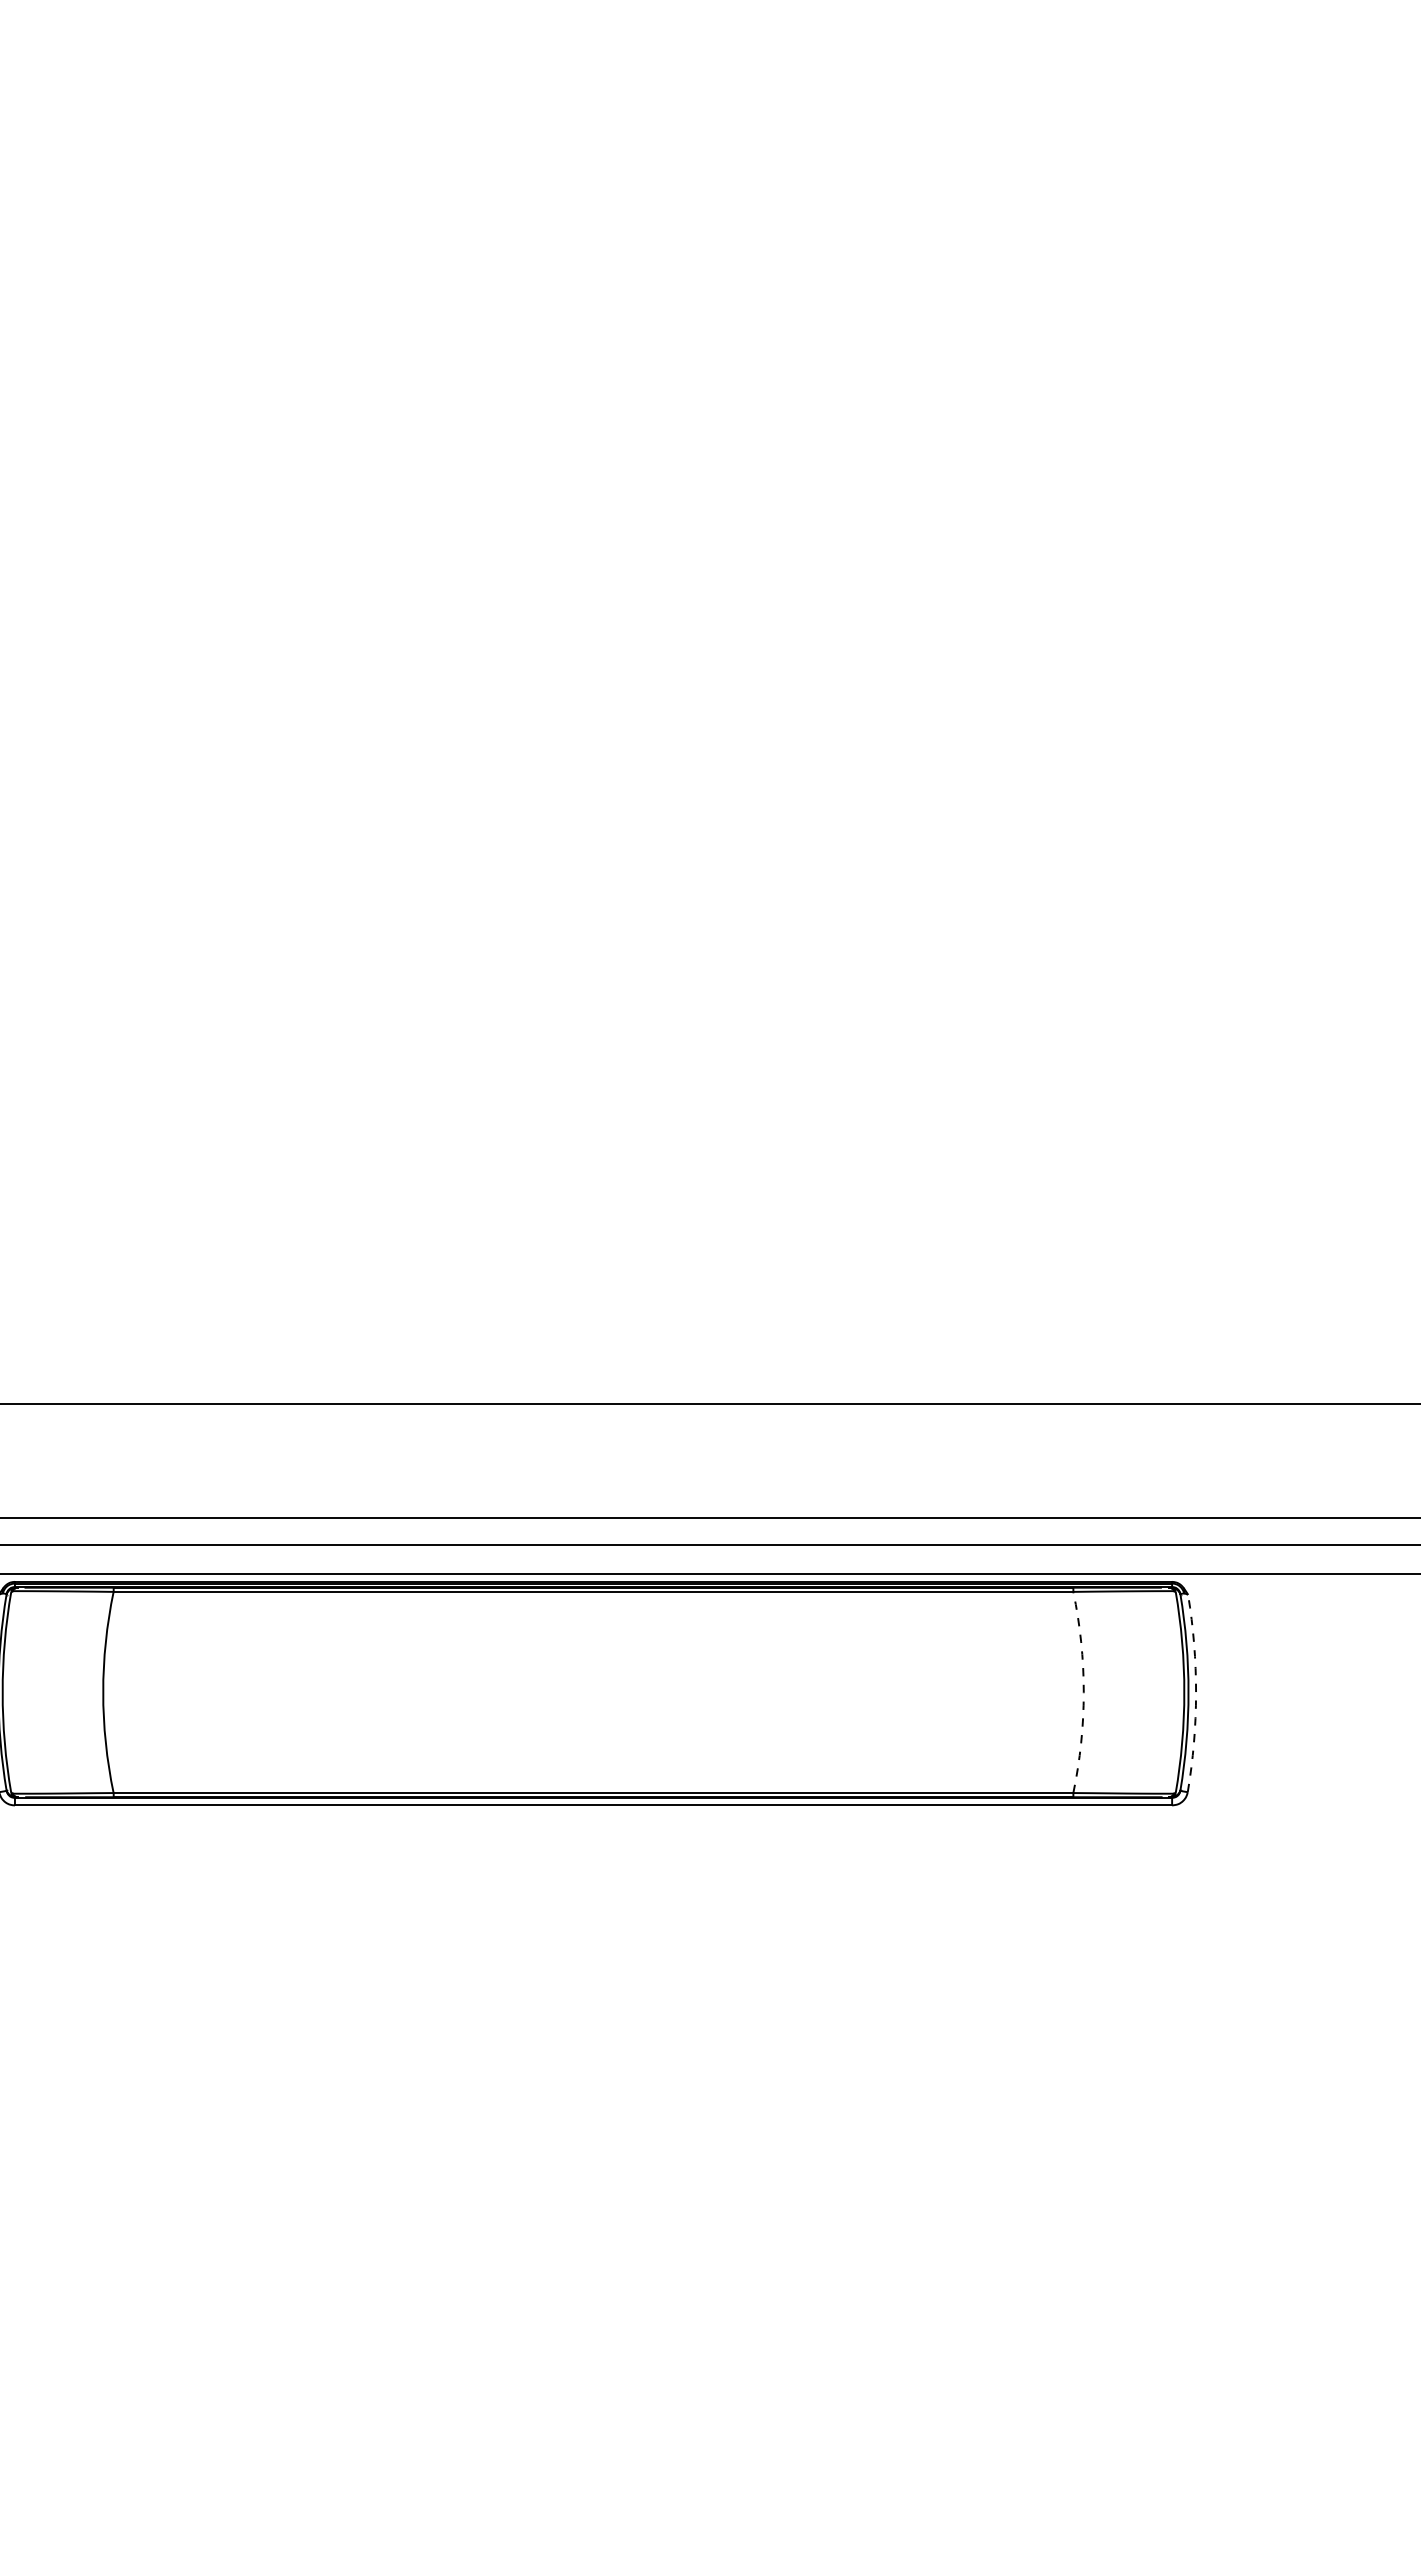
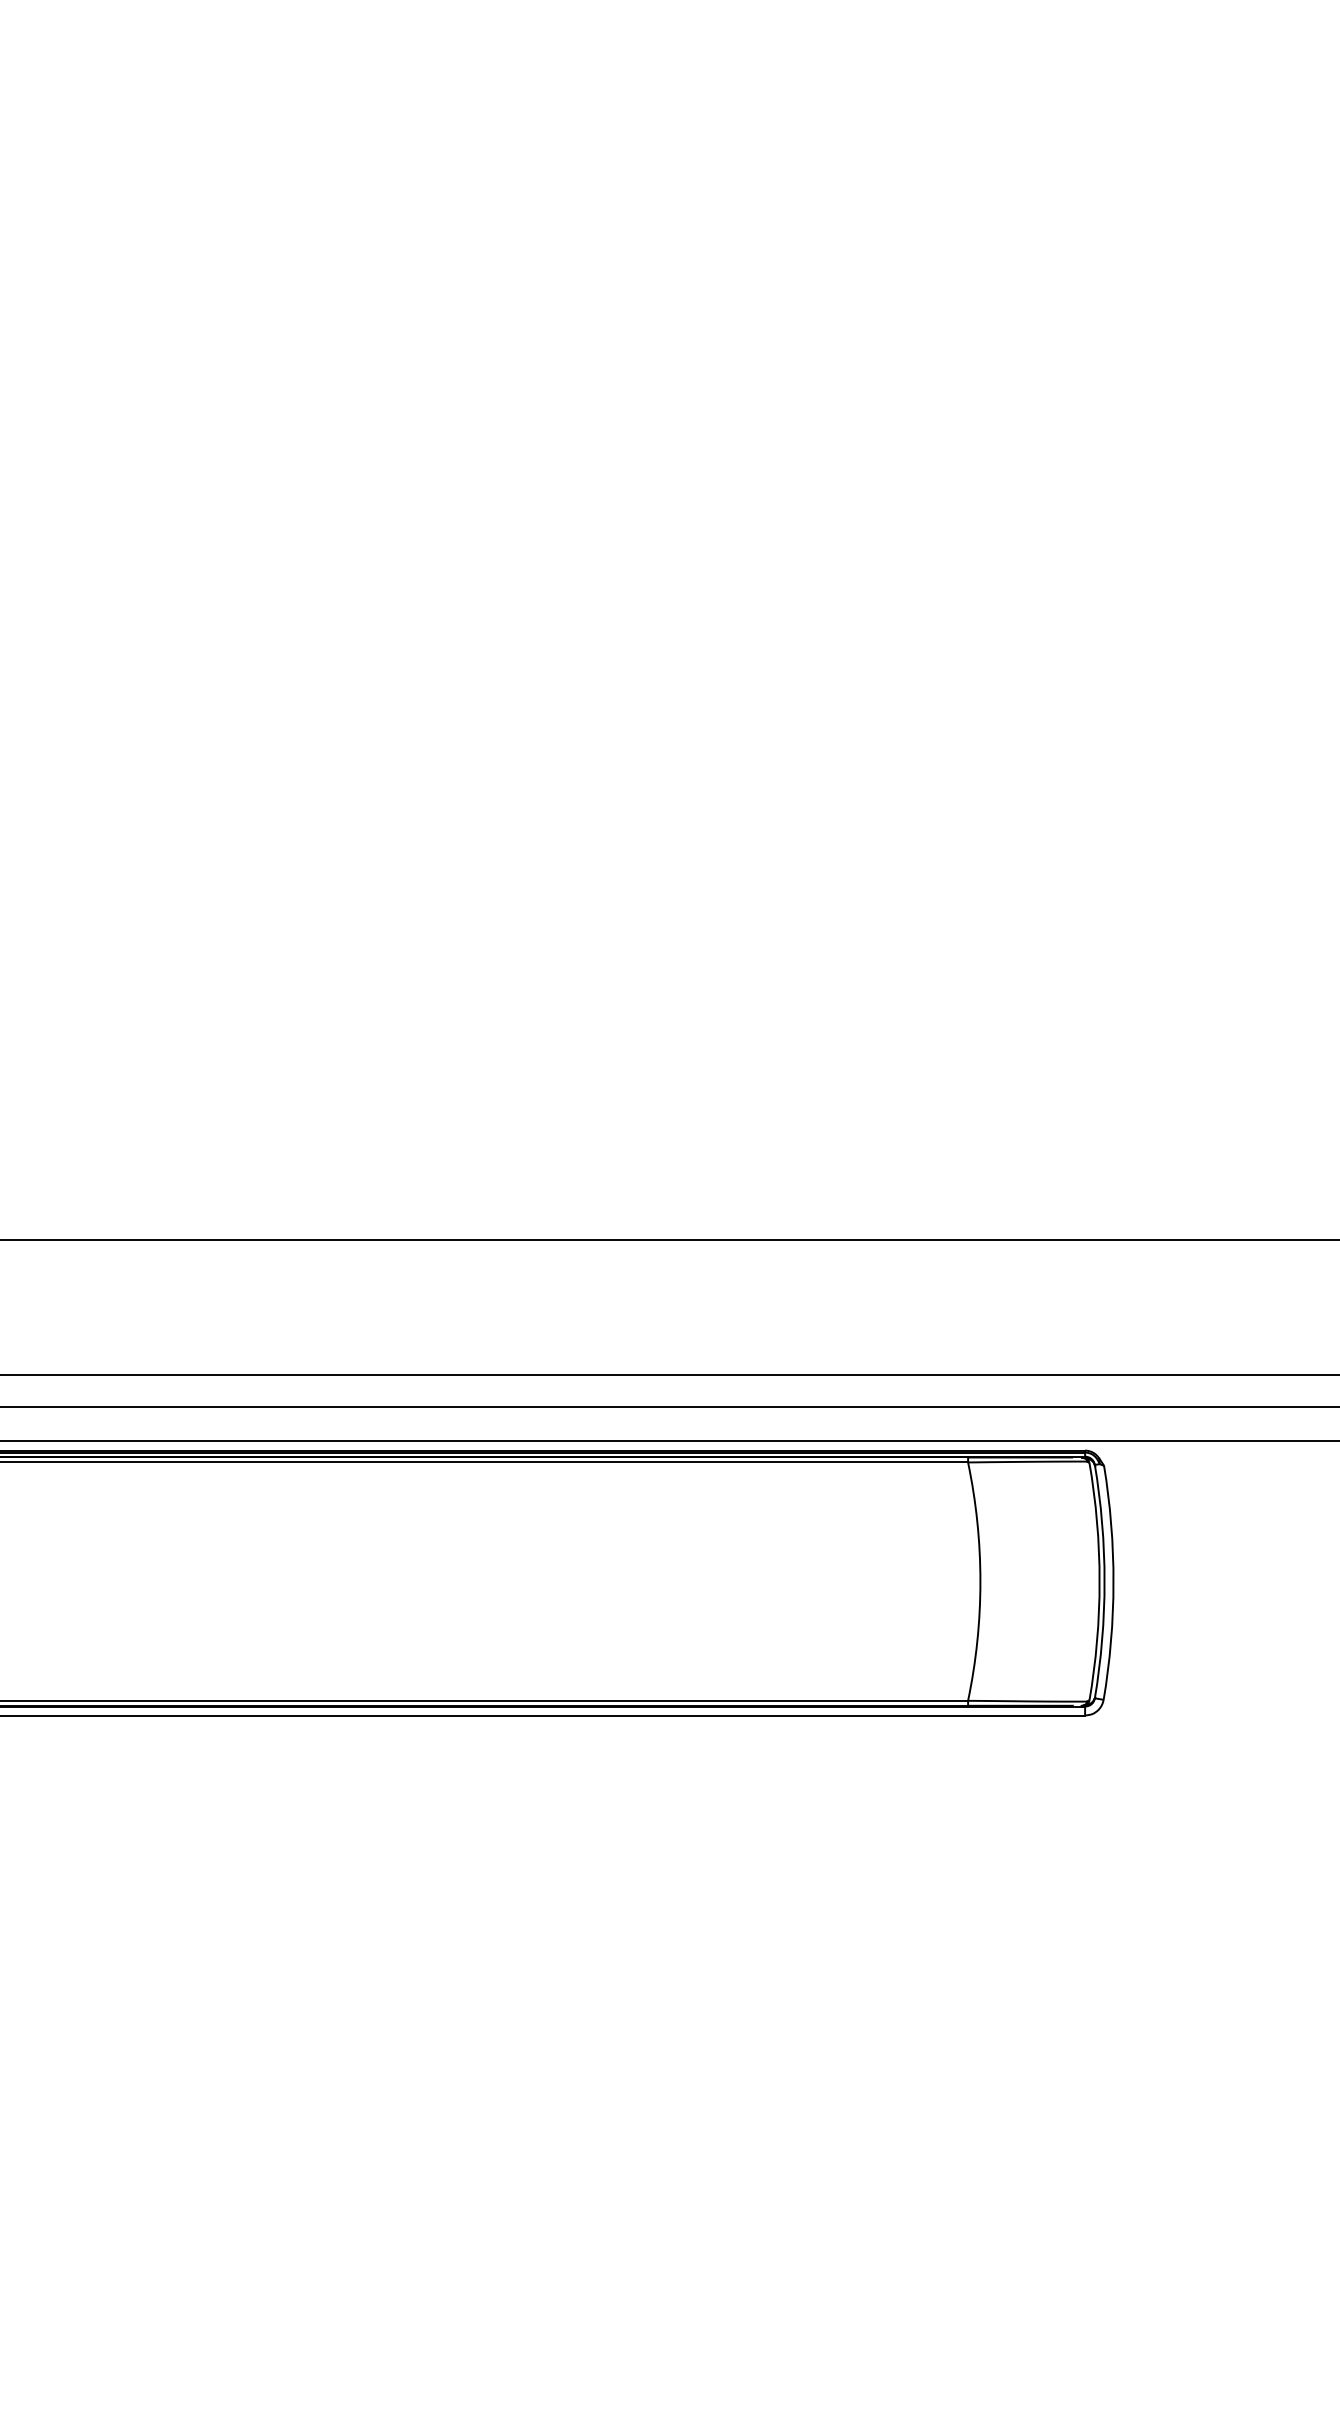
arc: (1083, 1692) -> (980, 1581), dashed -> solid
arc: (1196, 1693) -> (1114, 1582), dashed -> solid

